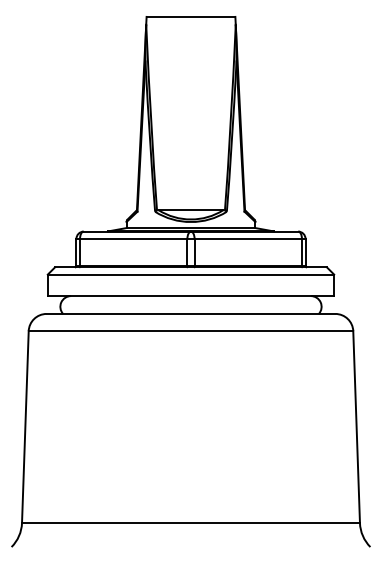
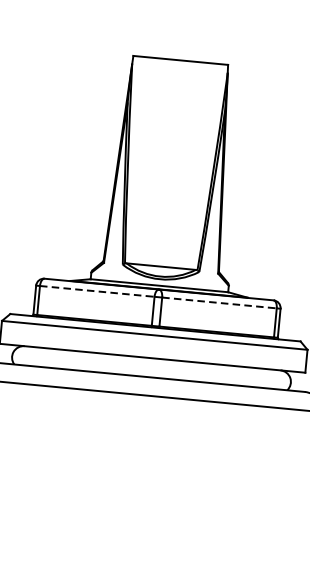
line: (133, 238) -> (97, 291), solid -> dashed
line: (248, 238) -> (219, 302), solid -> dashed

